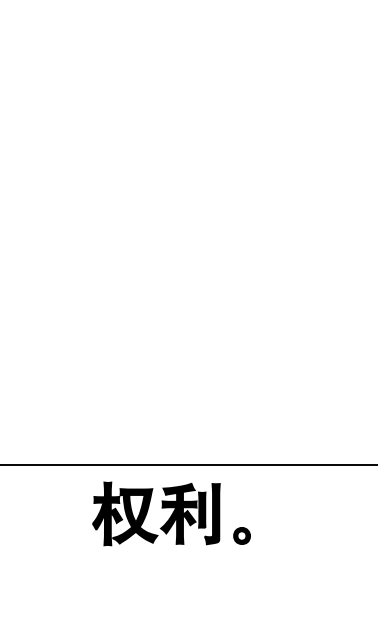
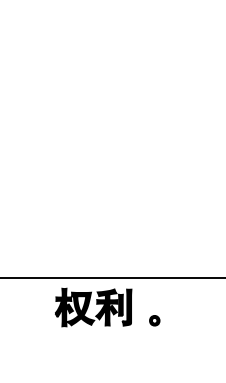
part: (241, 535) -> (154, 320), moved

